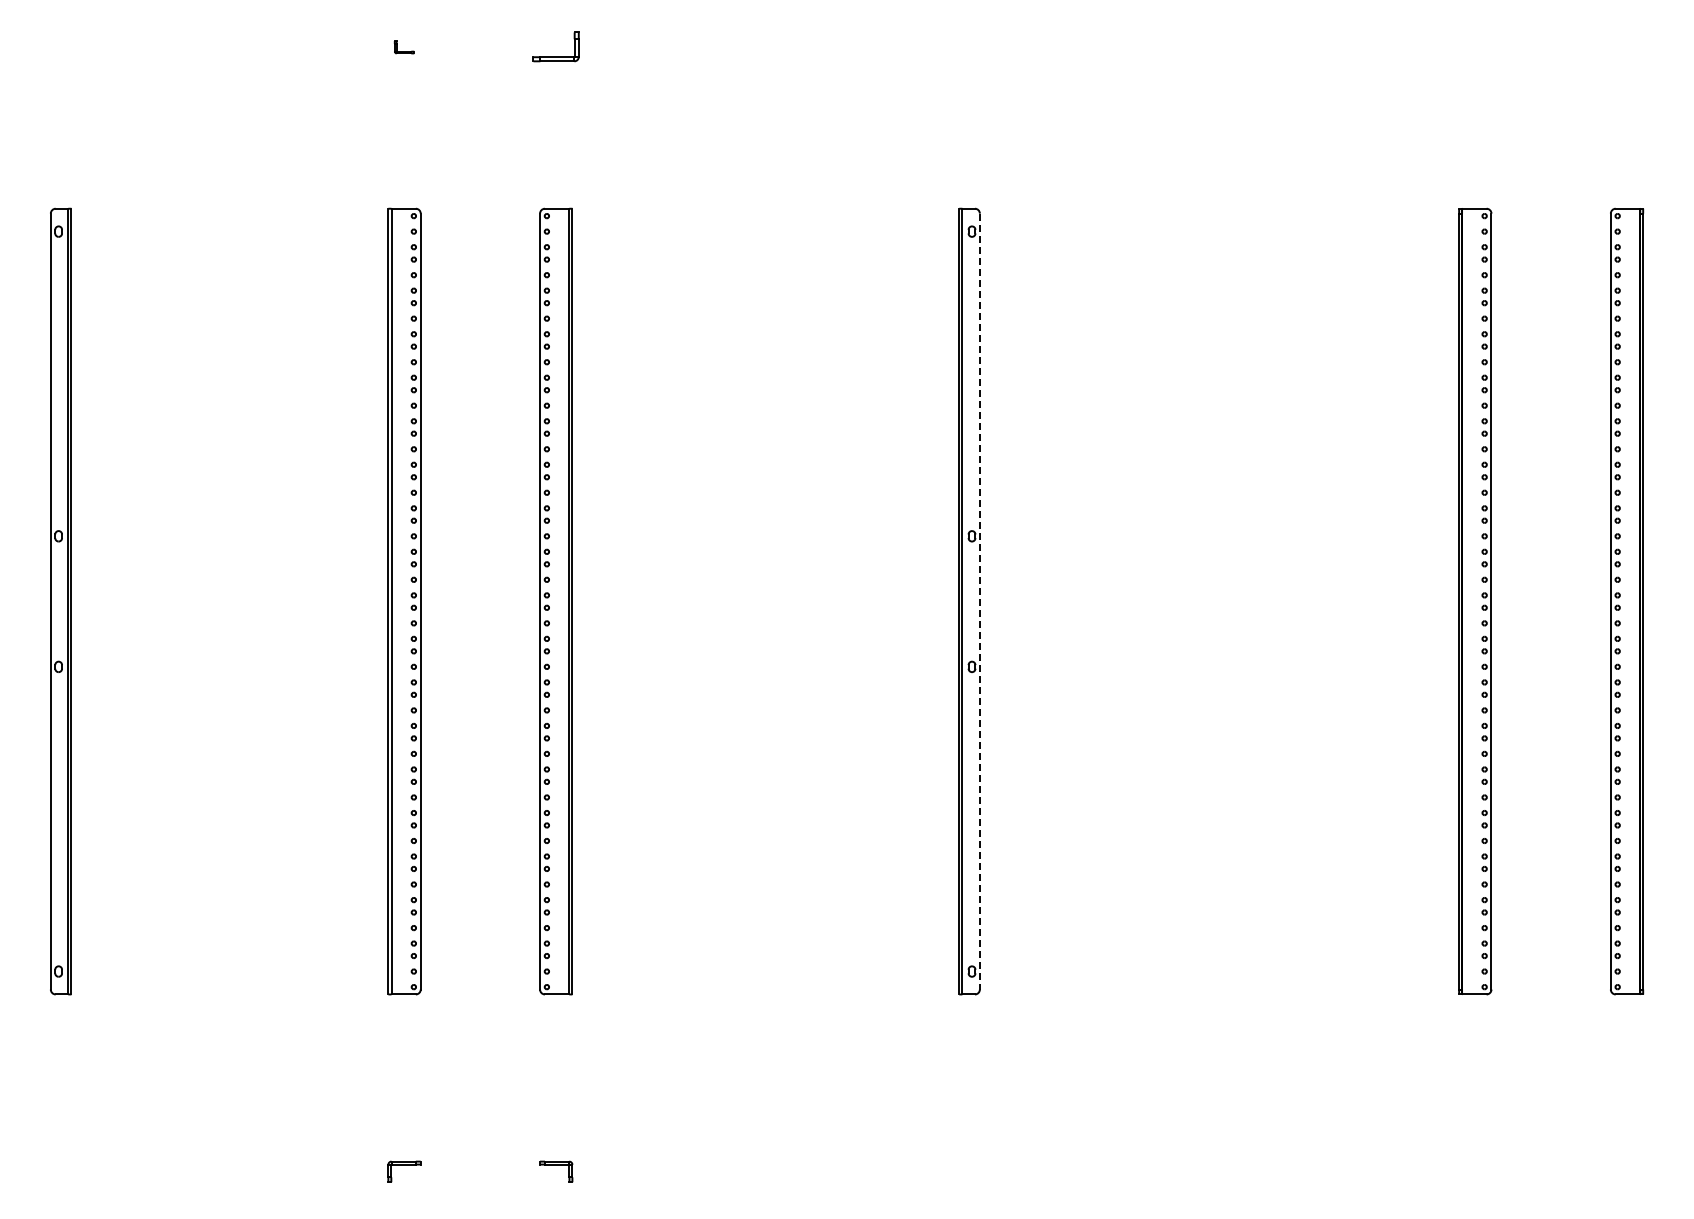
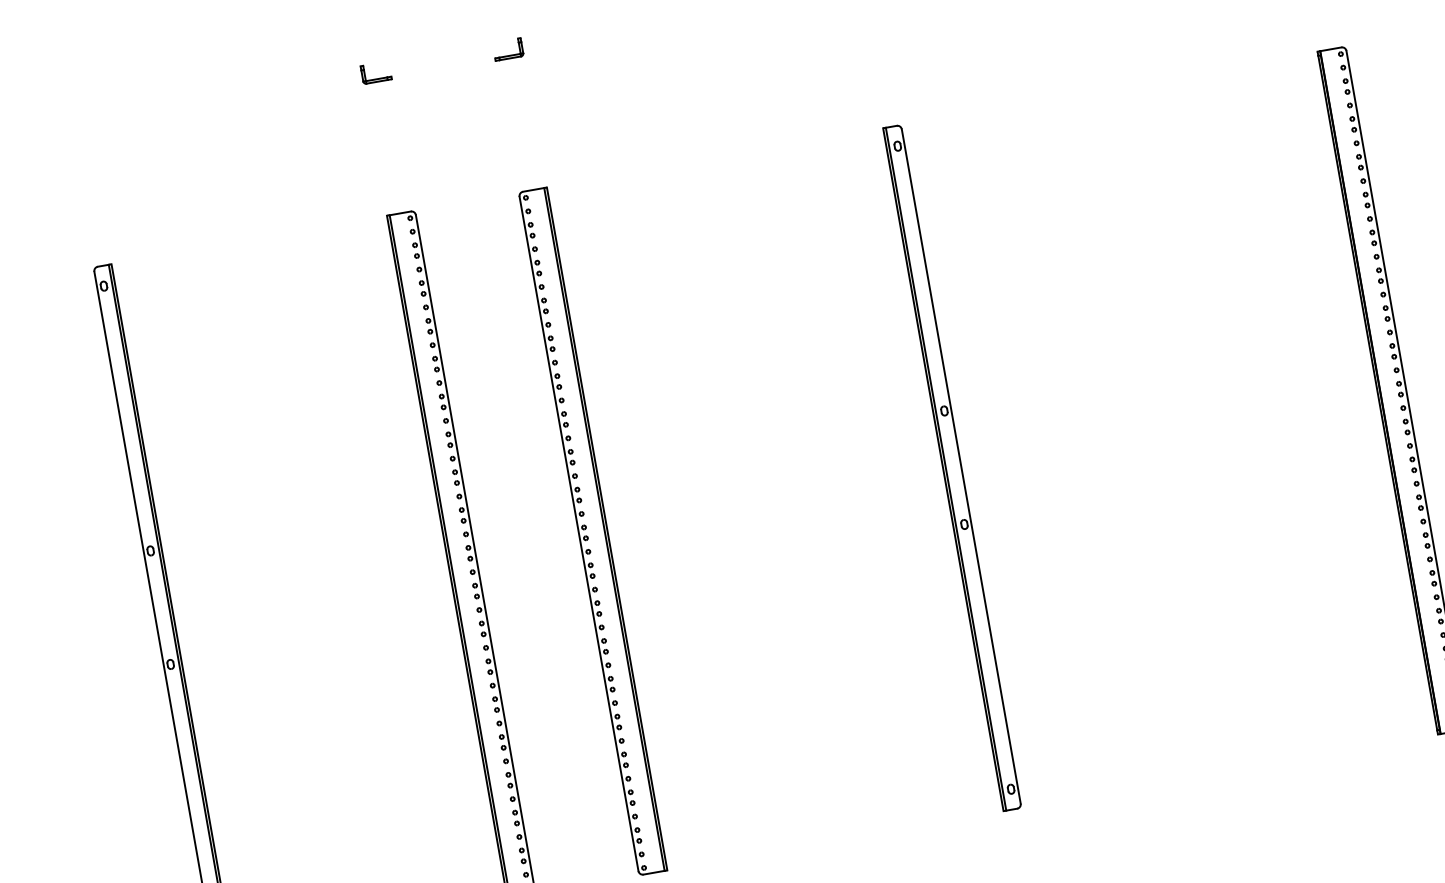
part: (404, 47) -> (376, 73), size x1.67
part: (556, 47) -> (508, 49), size x0.71
line: (979, 601) -> (960, 466), dashed -> solid

